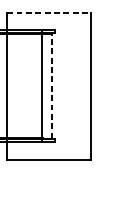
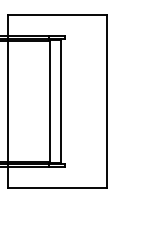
line: (49, 12) -> (58, 15), dashed -> solid
line: (52, 86) -> (61, 101), dashed -> solid

